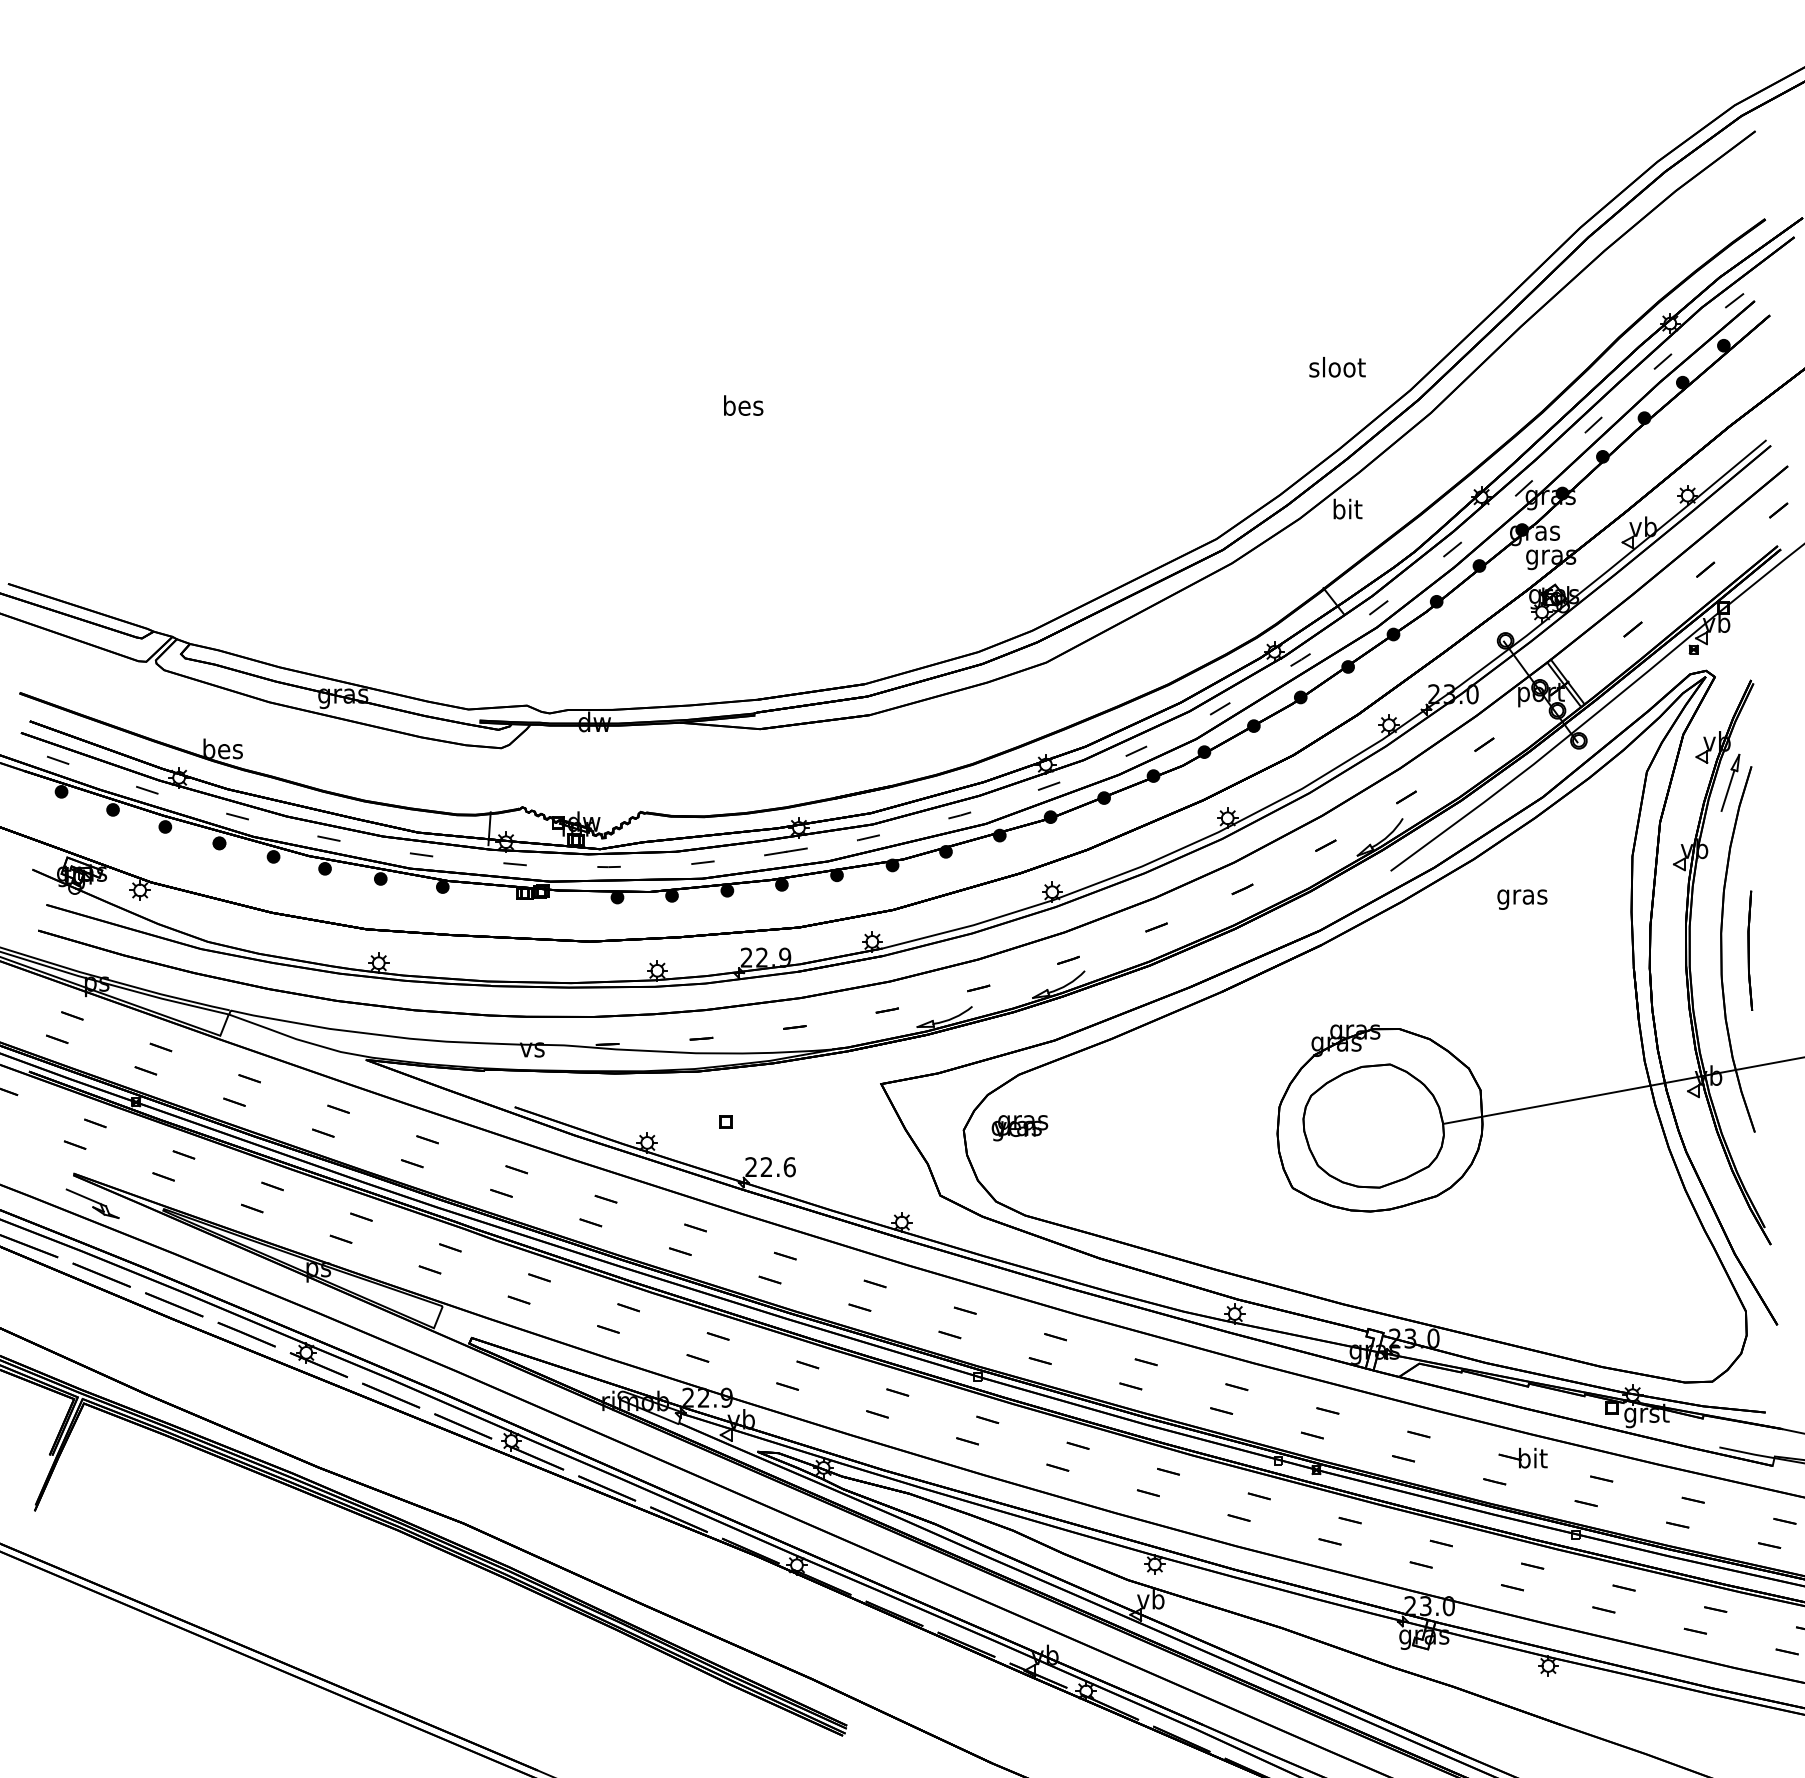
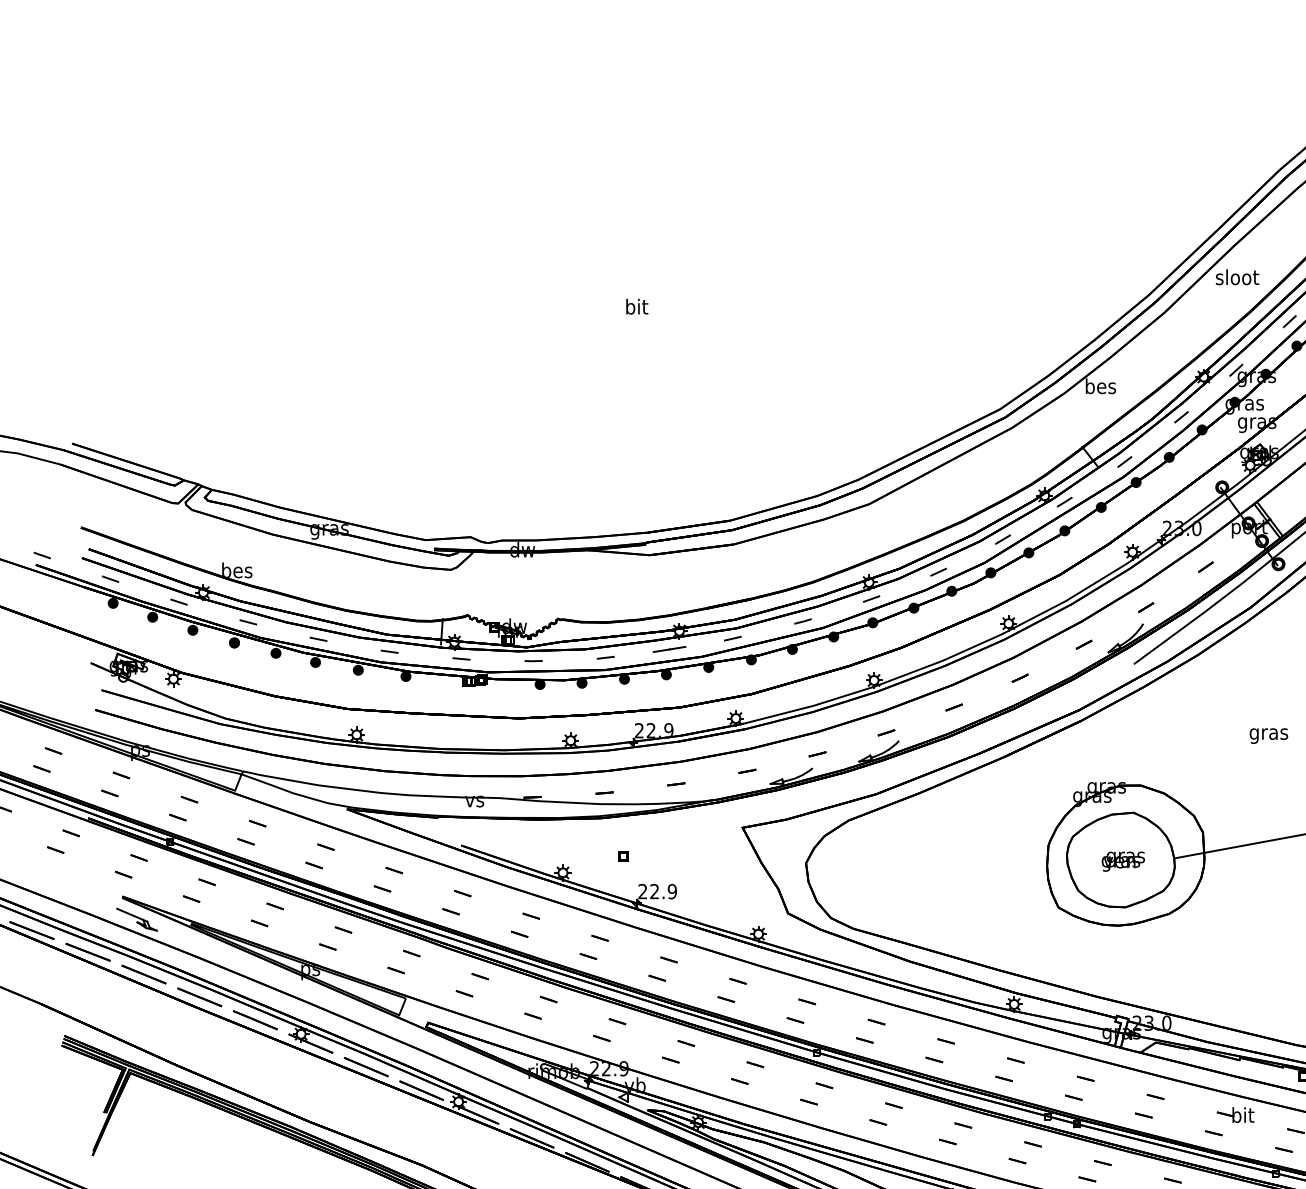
text: (1337, 367) -> (1237, 277), moved
text: (743, 405) -> (636, 306), bes -> bit
text: (1347, 508) -> (1100, 385), bit -> bes
text: (1522, 899) -> (1268, 735), moved
text: (1019, 1128) -> (1123, 861), moved
text: (789, 1167) -> (672, 891), 22.6 -> 22.9

